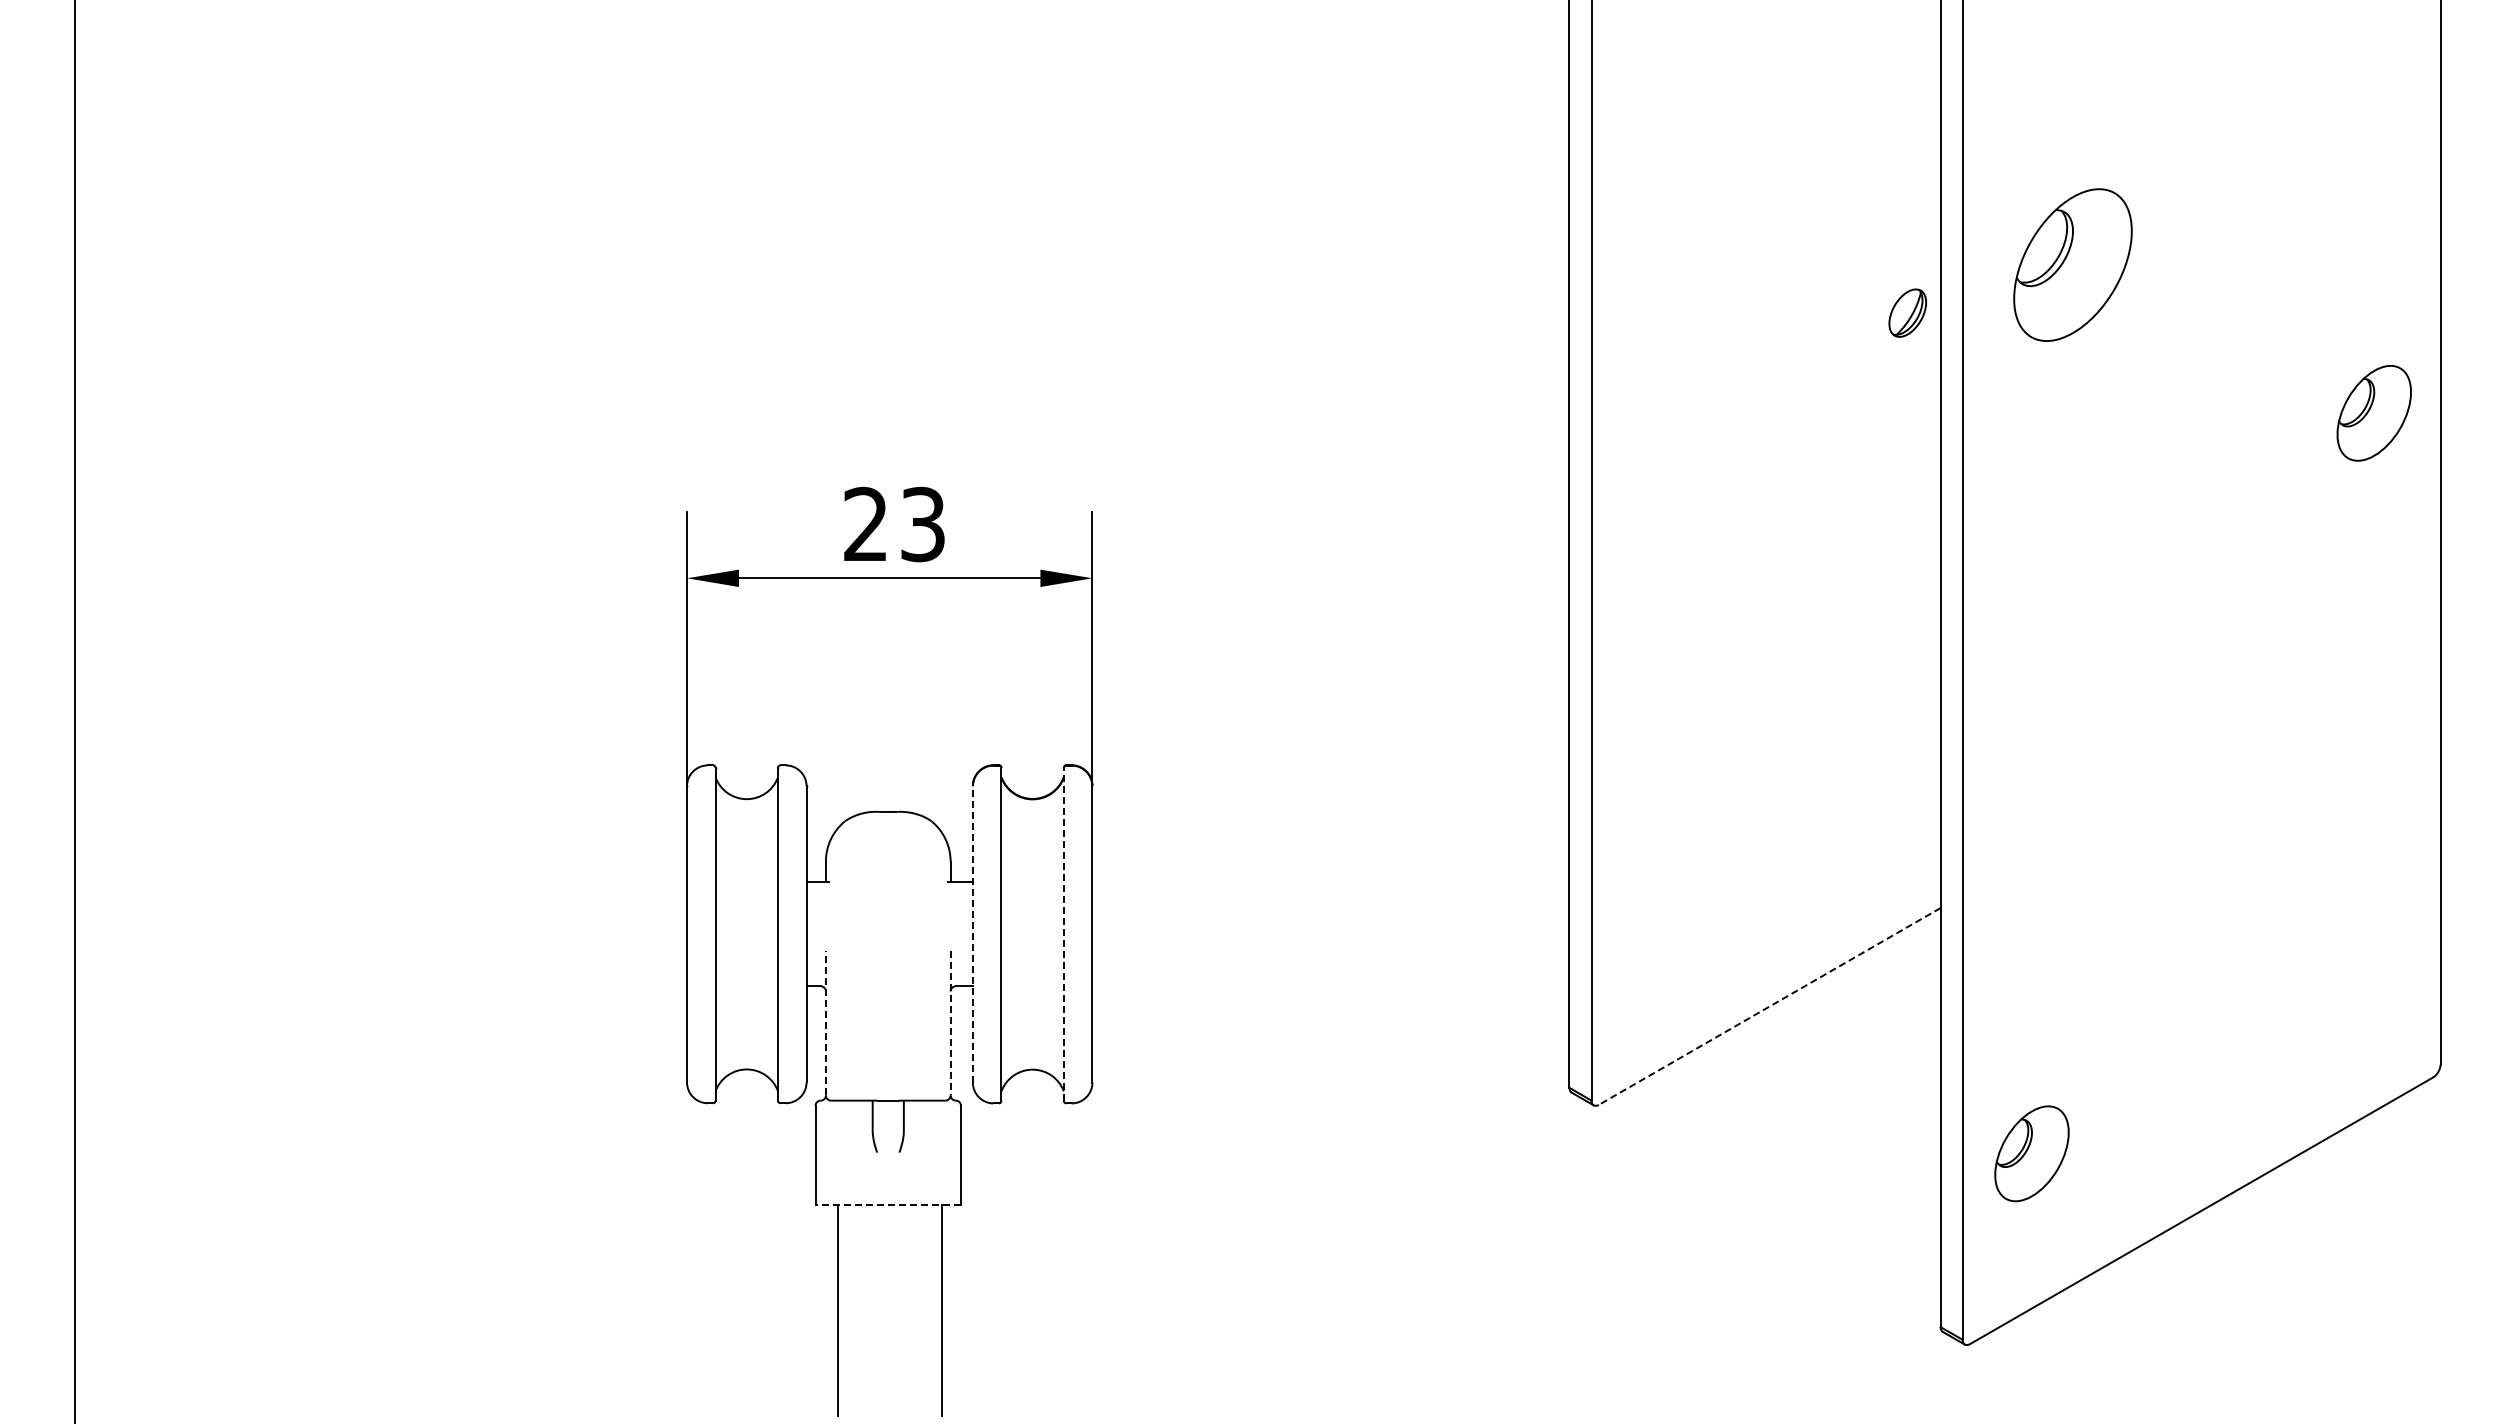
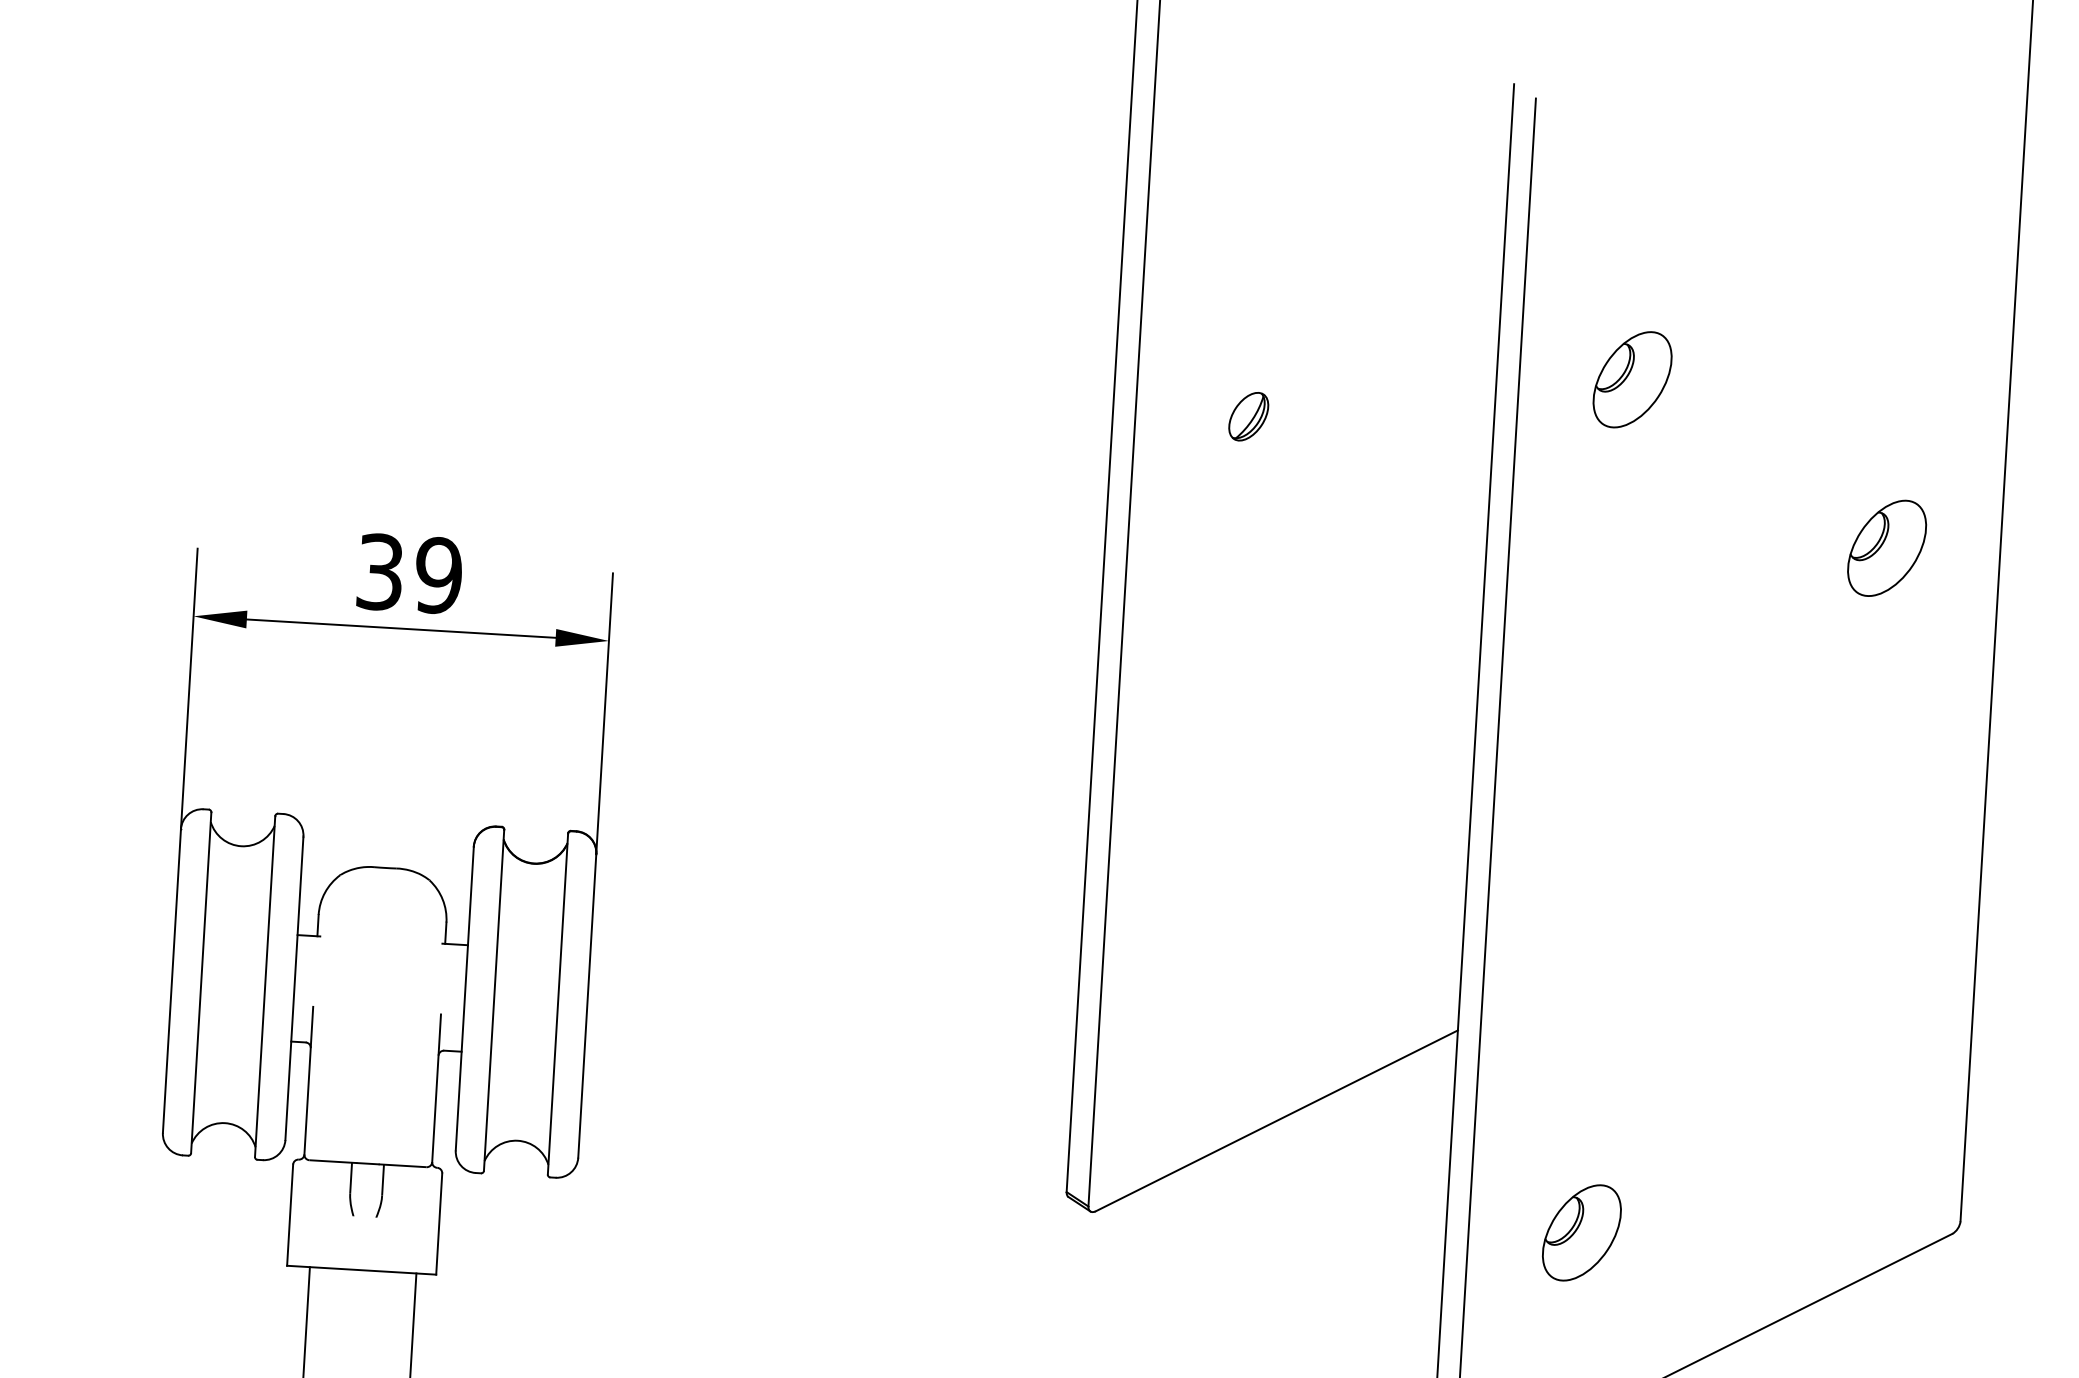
part: (2072, 264) -> (1632, 379), size x0.62
part: (1907, 312) -> (1248, 416), moved
part: (2373, 413) -> (1886, 548), moved
text: (894, 524) -> (409, 573), 23 -> 39
line: (972, 934) -> (464, 998), dashed -> solid
line: (1063, 934) -> (557, 1004), dashed -> solid
line: (1769, 1006) -> (1276, 1120), dashed -> solid
line: (825, 1022) -> (308, 1079), dashed -> solid
line: (950, 1023) -> (436, 1088), dashed -> solid
part: (2031, 1153) -> (1581, 1232), moved
line: (888, 1204) -> (361, 1270), dashed -> solid

